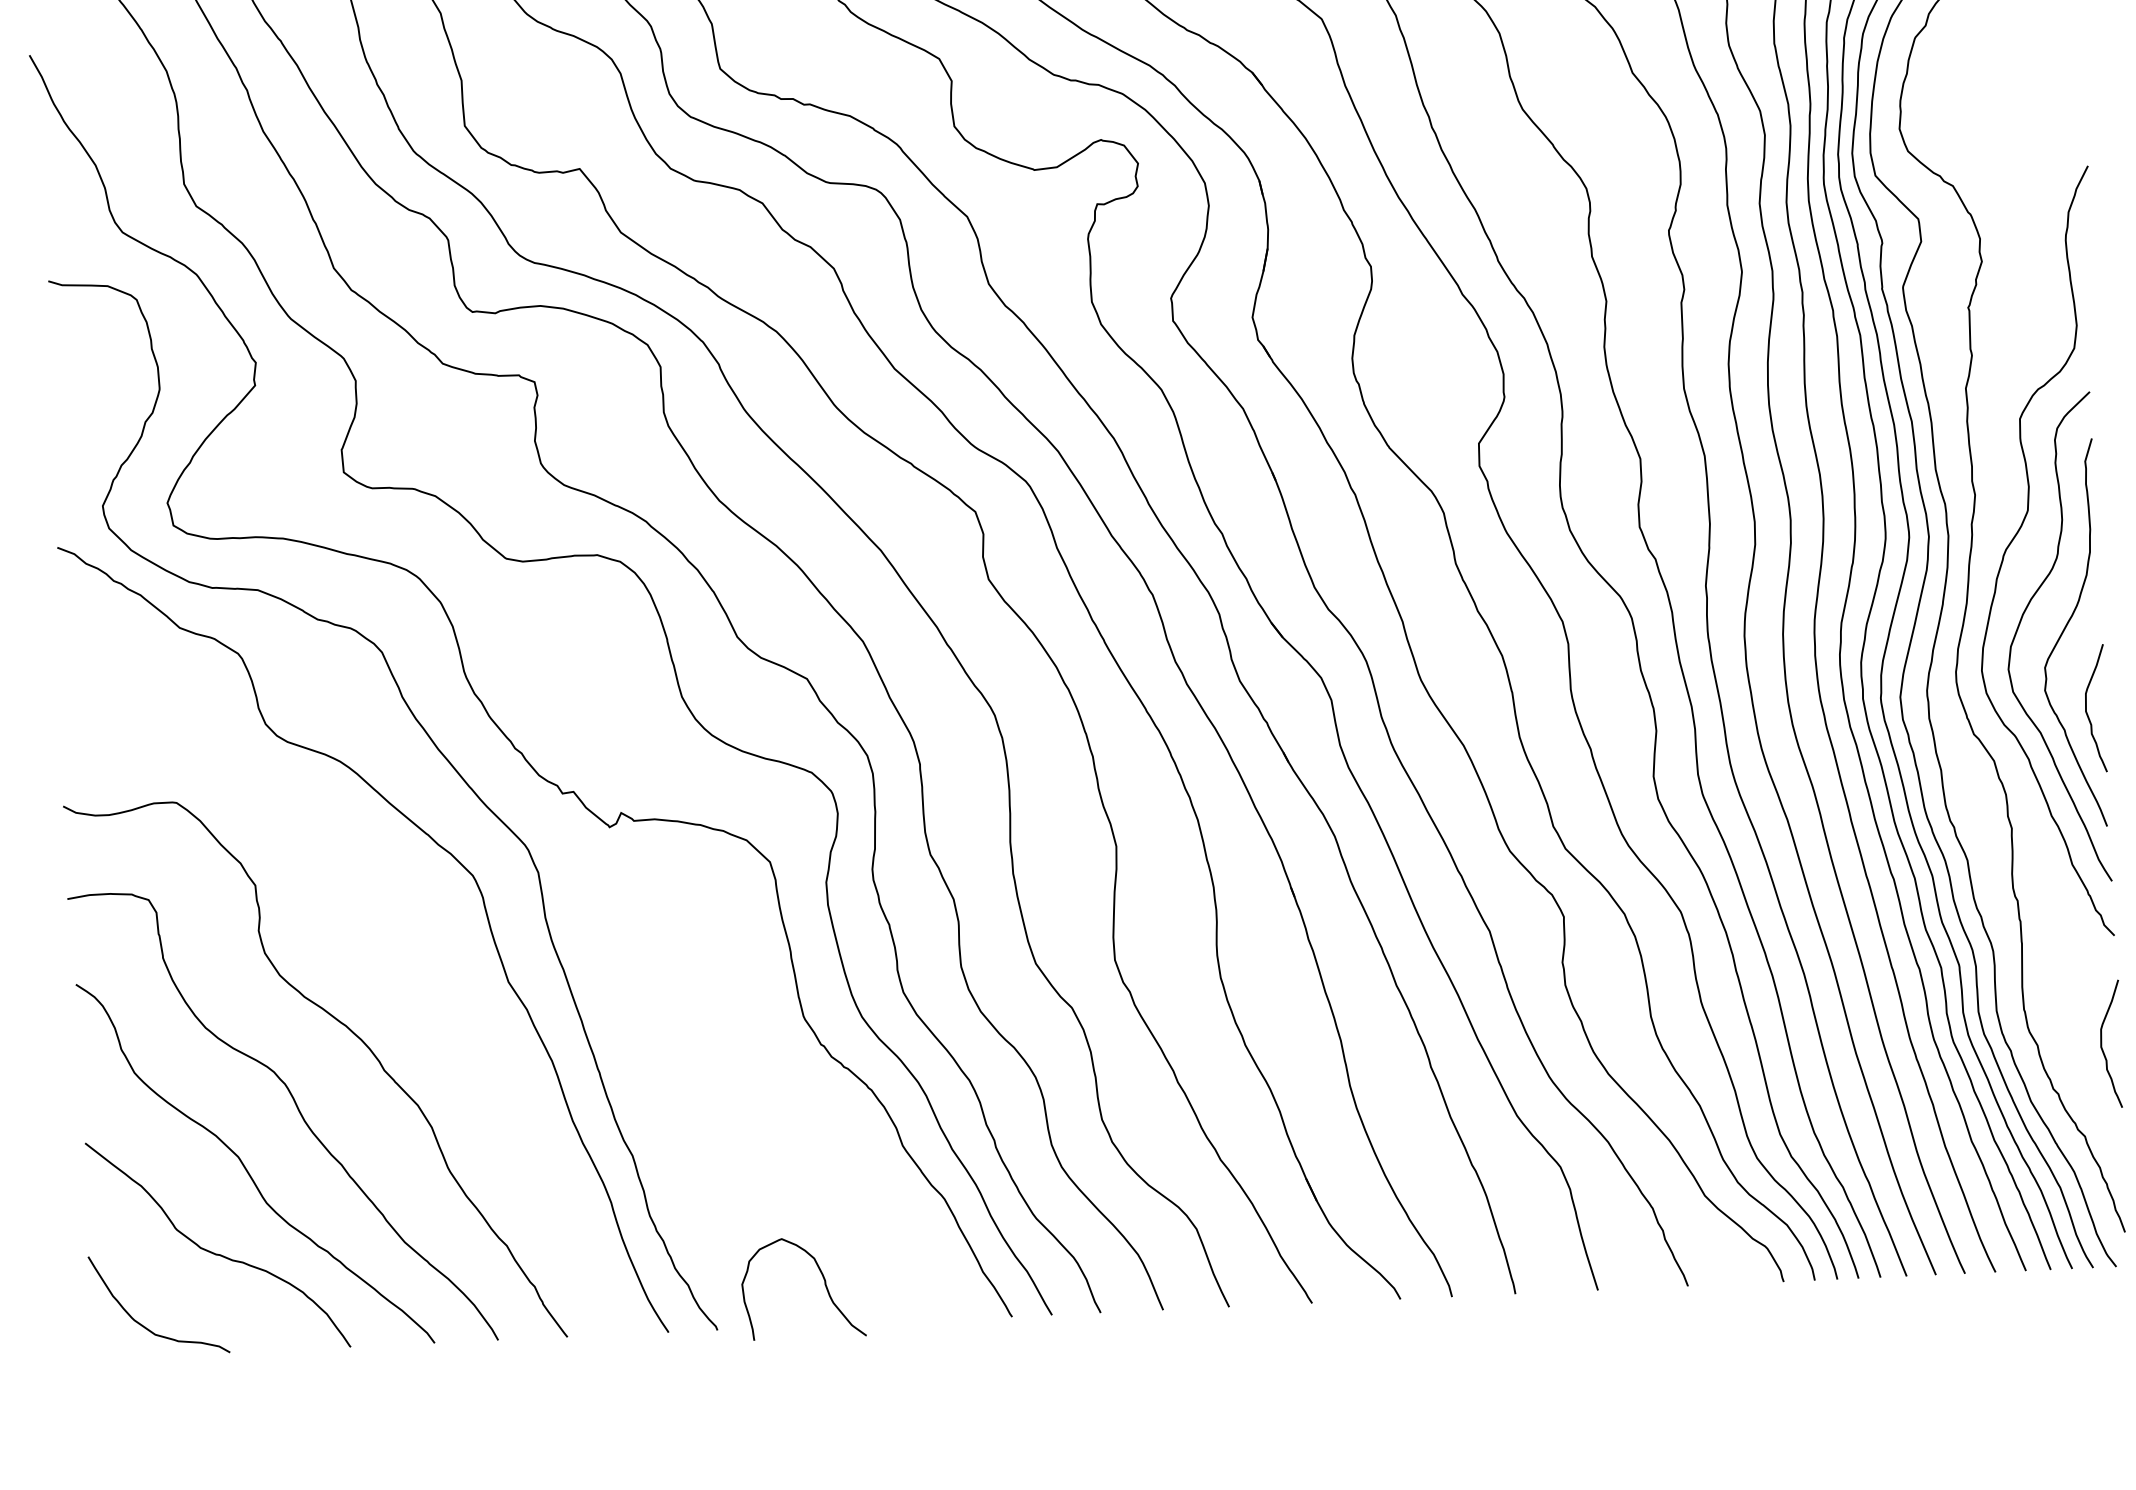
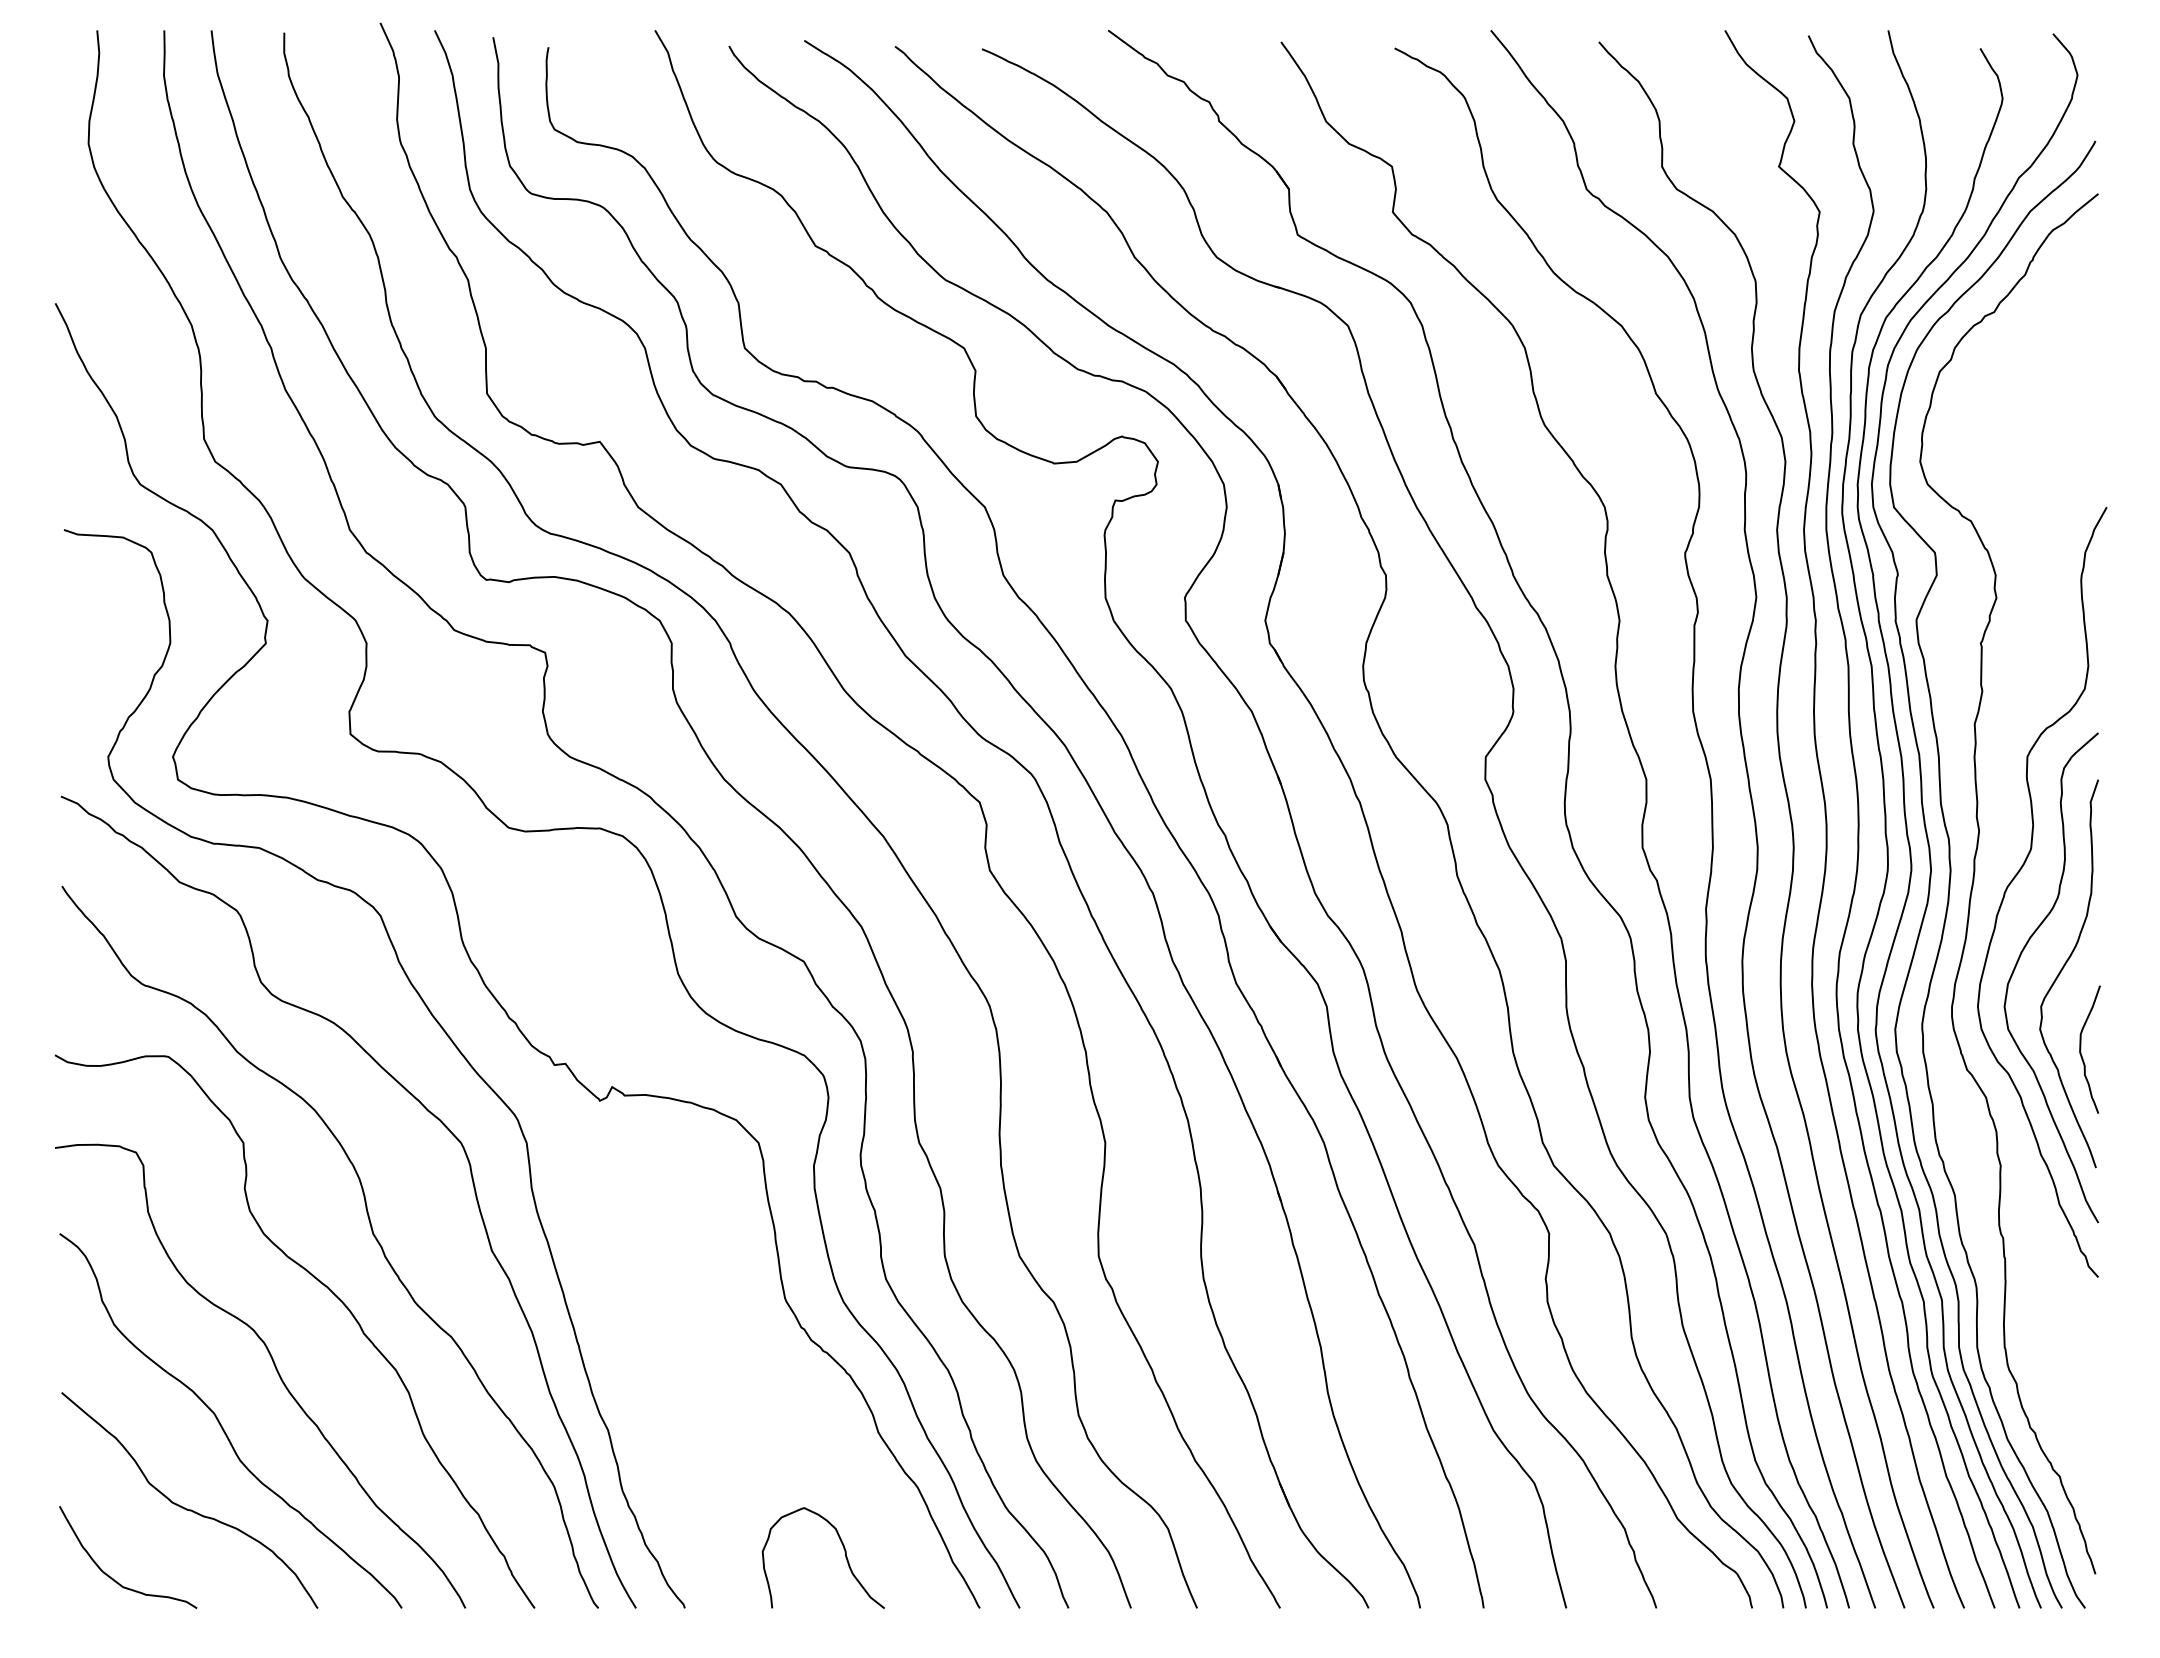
curve: (387, 968) -> (371, 1231), added
curve: (2102, 1044) -> (2081, 1385), removed
curve: (824, 1282) -> (844, 1553), moved

